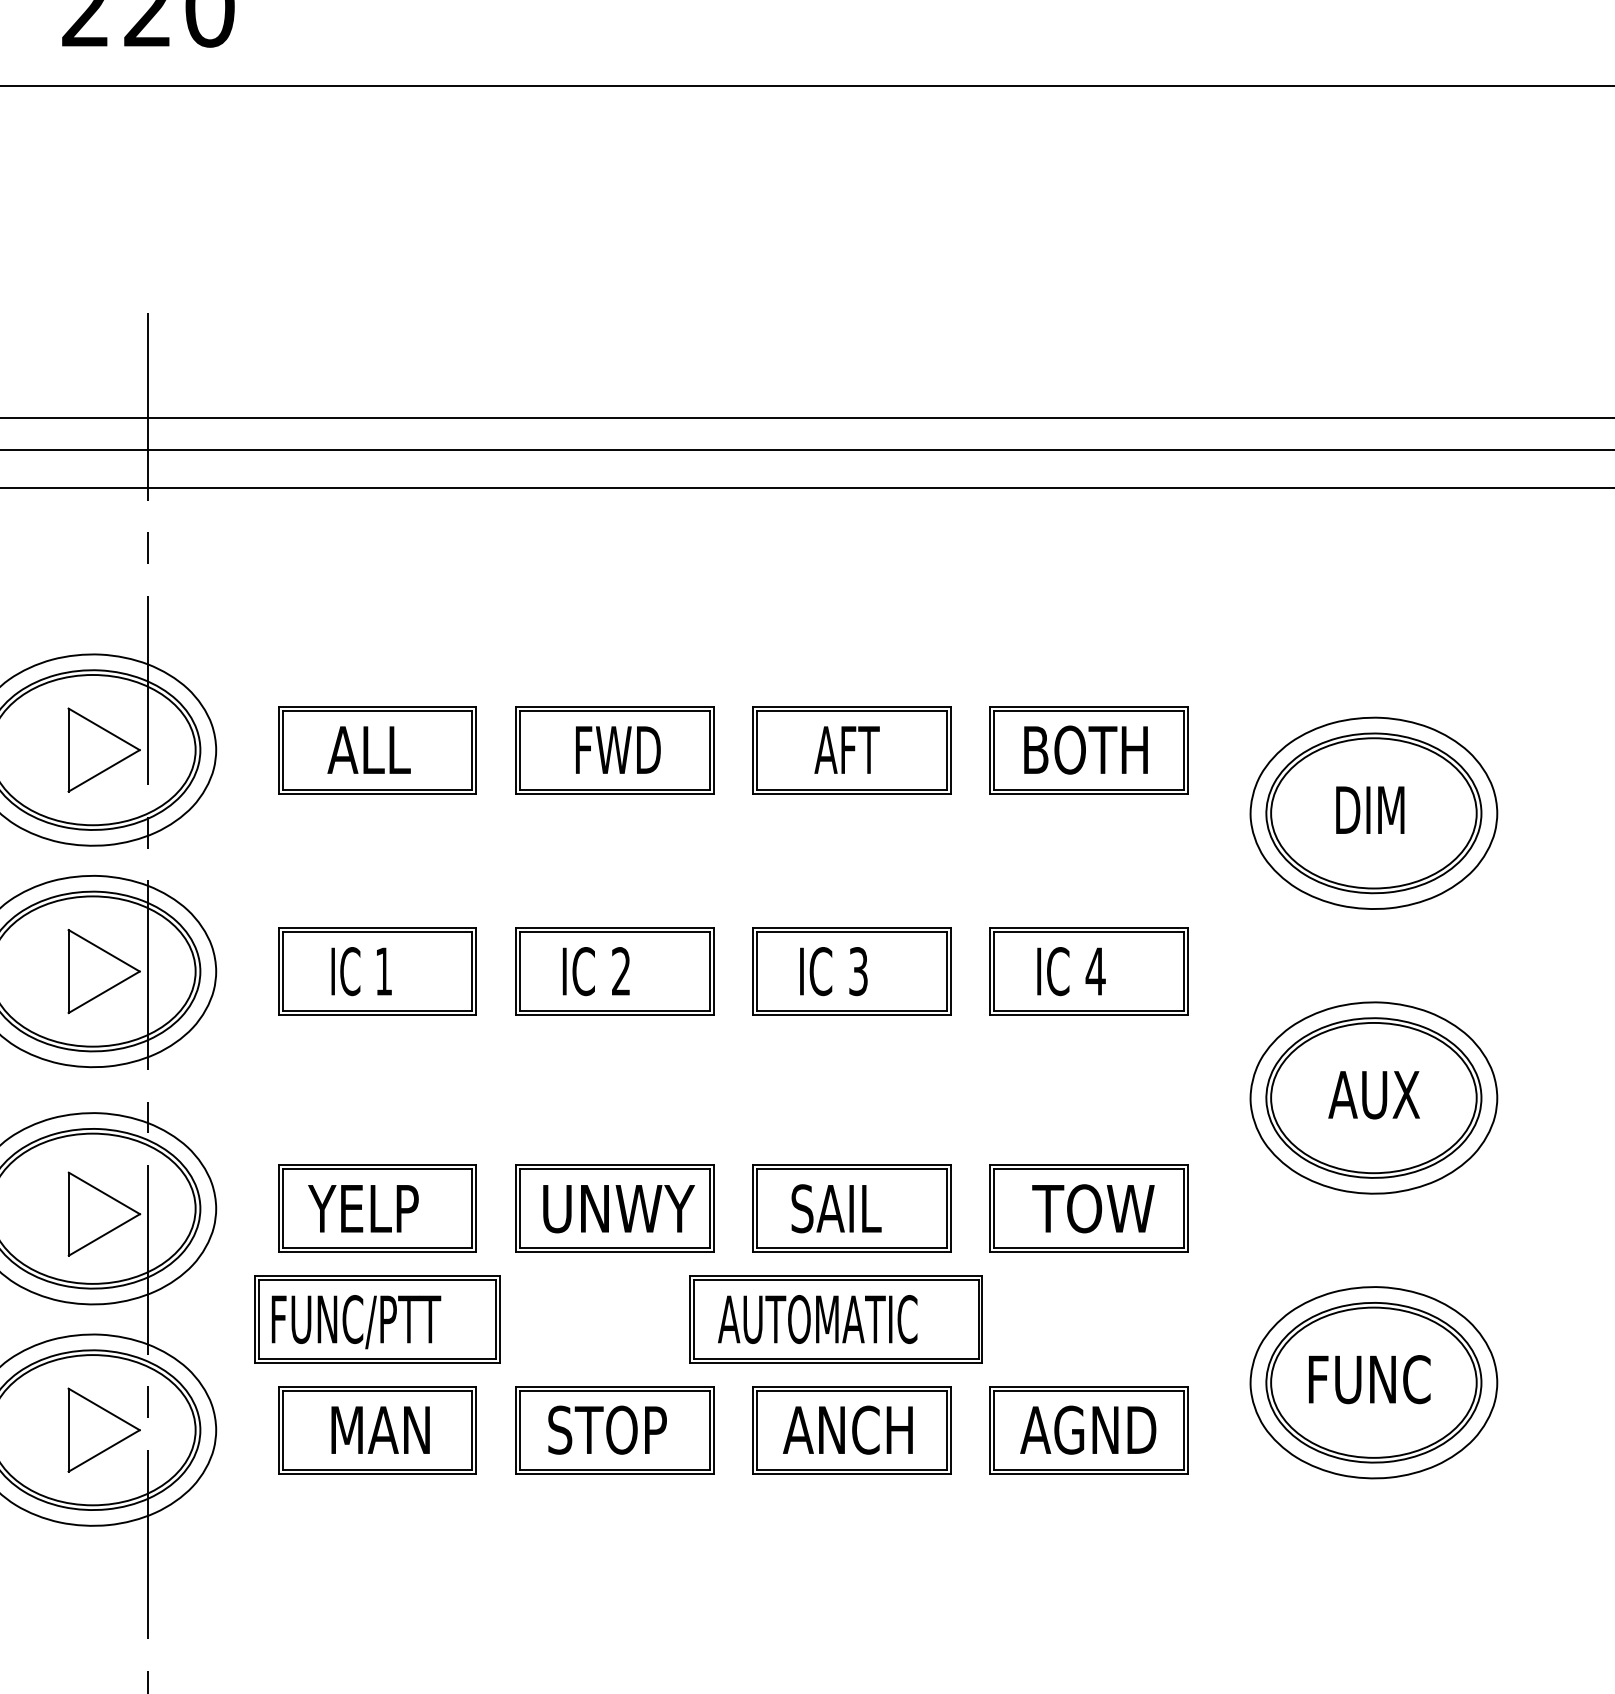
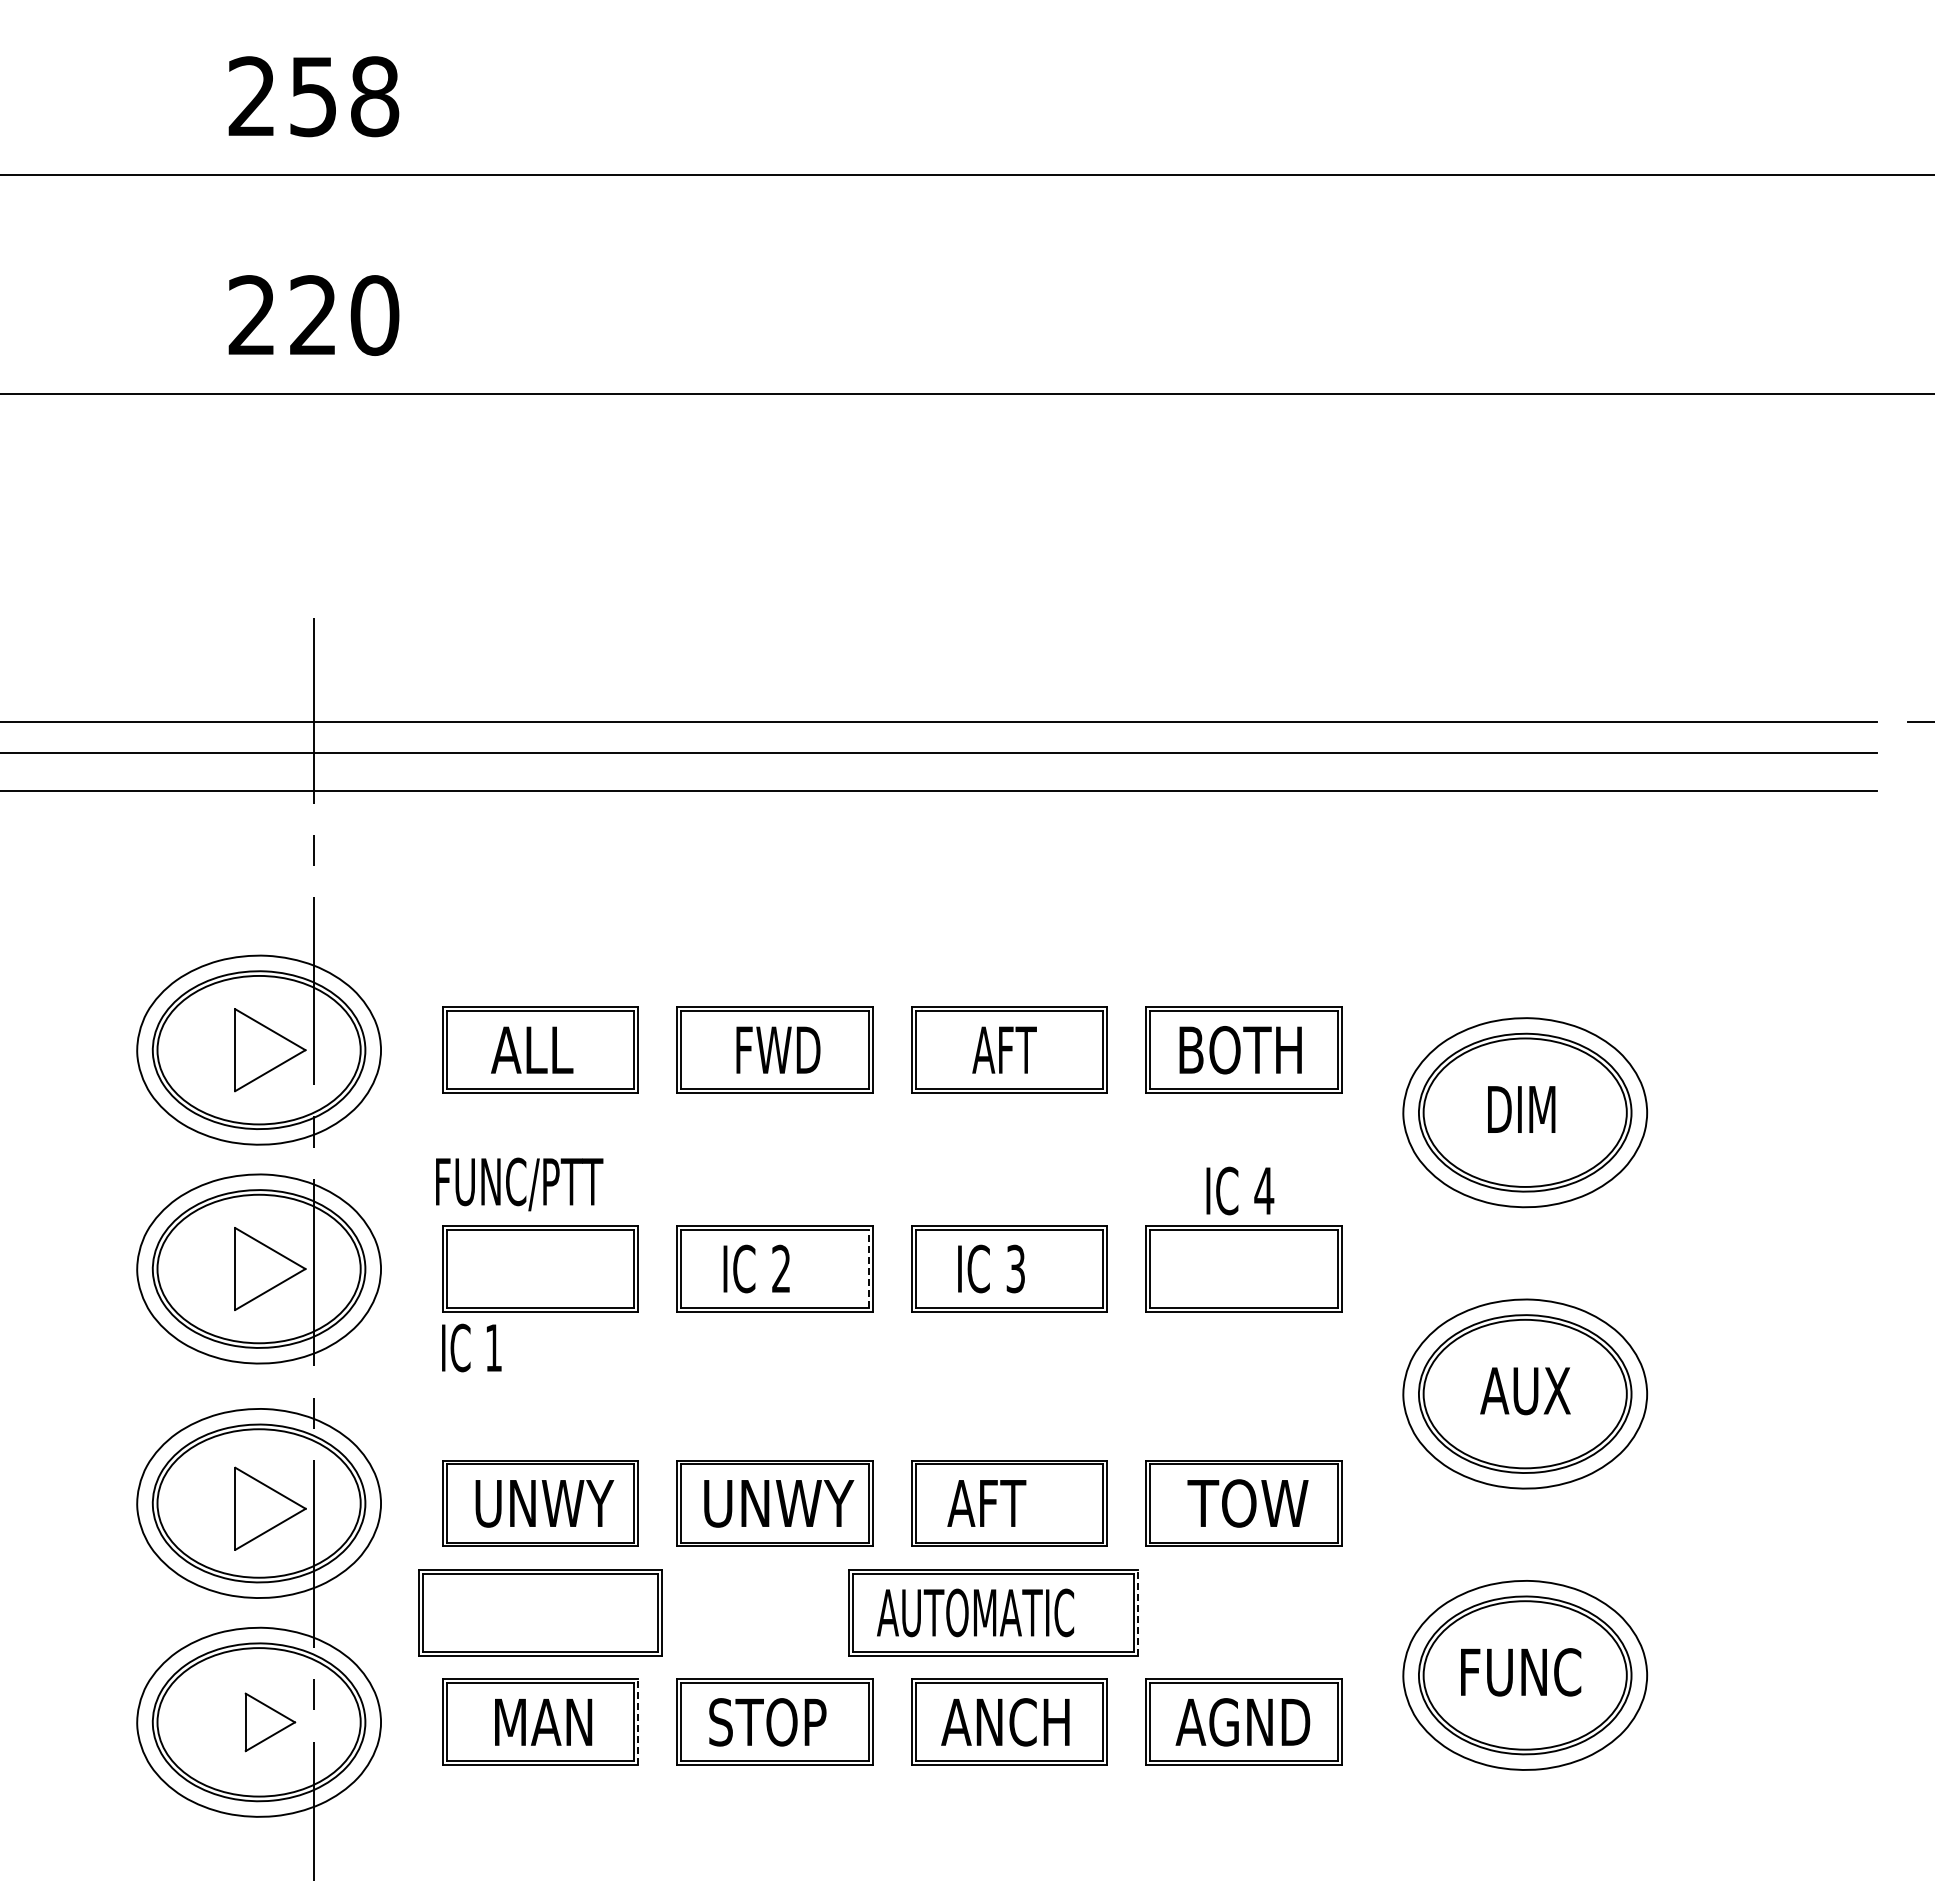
text: (361, 971) -> (471, 1347), moved
line: (709, 971) -> (868, 1268), solid -> dashed
text: (1071, 971) -> (1240, 1190), moved
text: (379, 1208) -> (542, 1503), YELP -> UNWY
text: (834, 1208) -> (992, 1503), SAIL -> AFT
line: (982, 1319) -> (1138, 1612), solid -> dashed
text: (356, 1322) -> (519, 1184), moved
part: (104, 1430) -> (270, 1722), size x0.7
line: (476, 1430) -> (638, 1722), solid -> dashed

